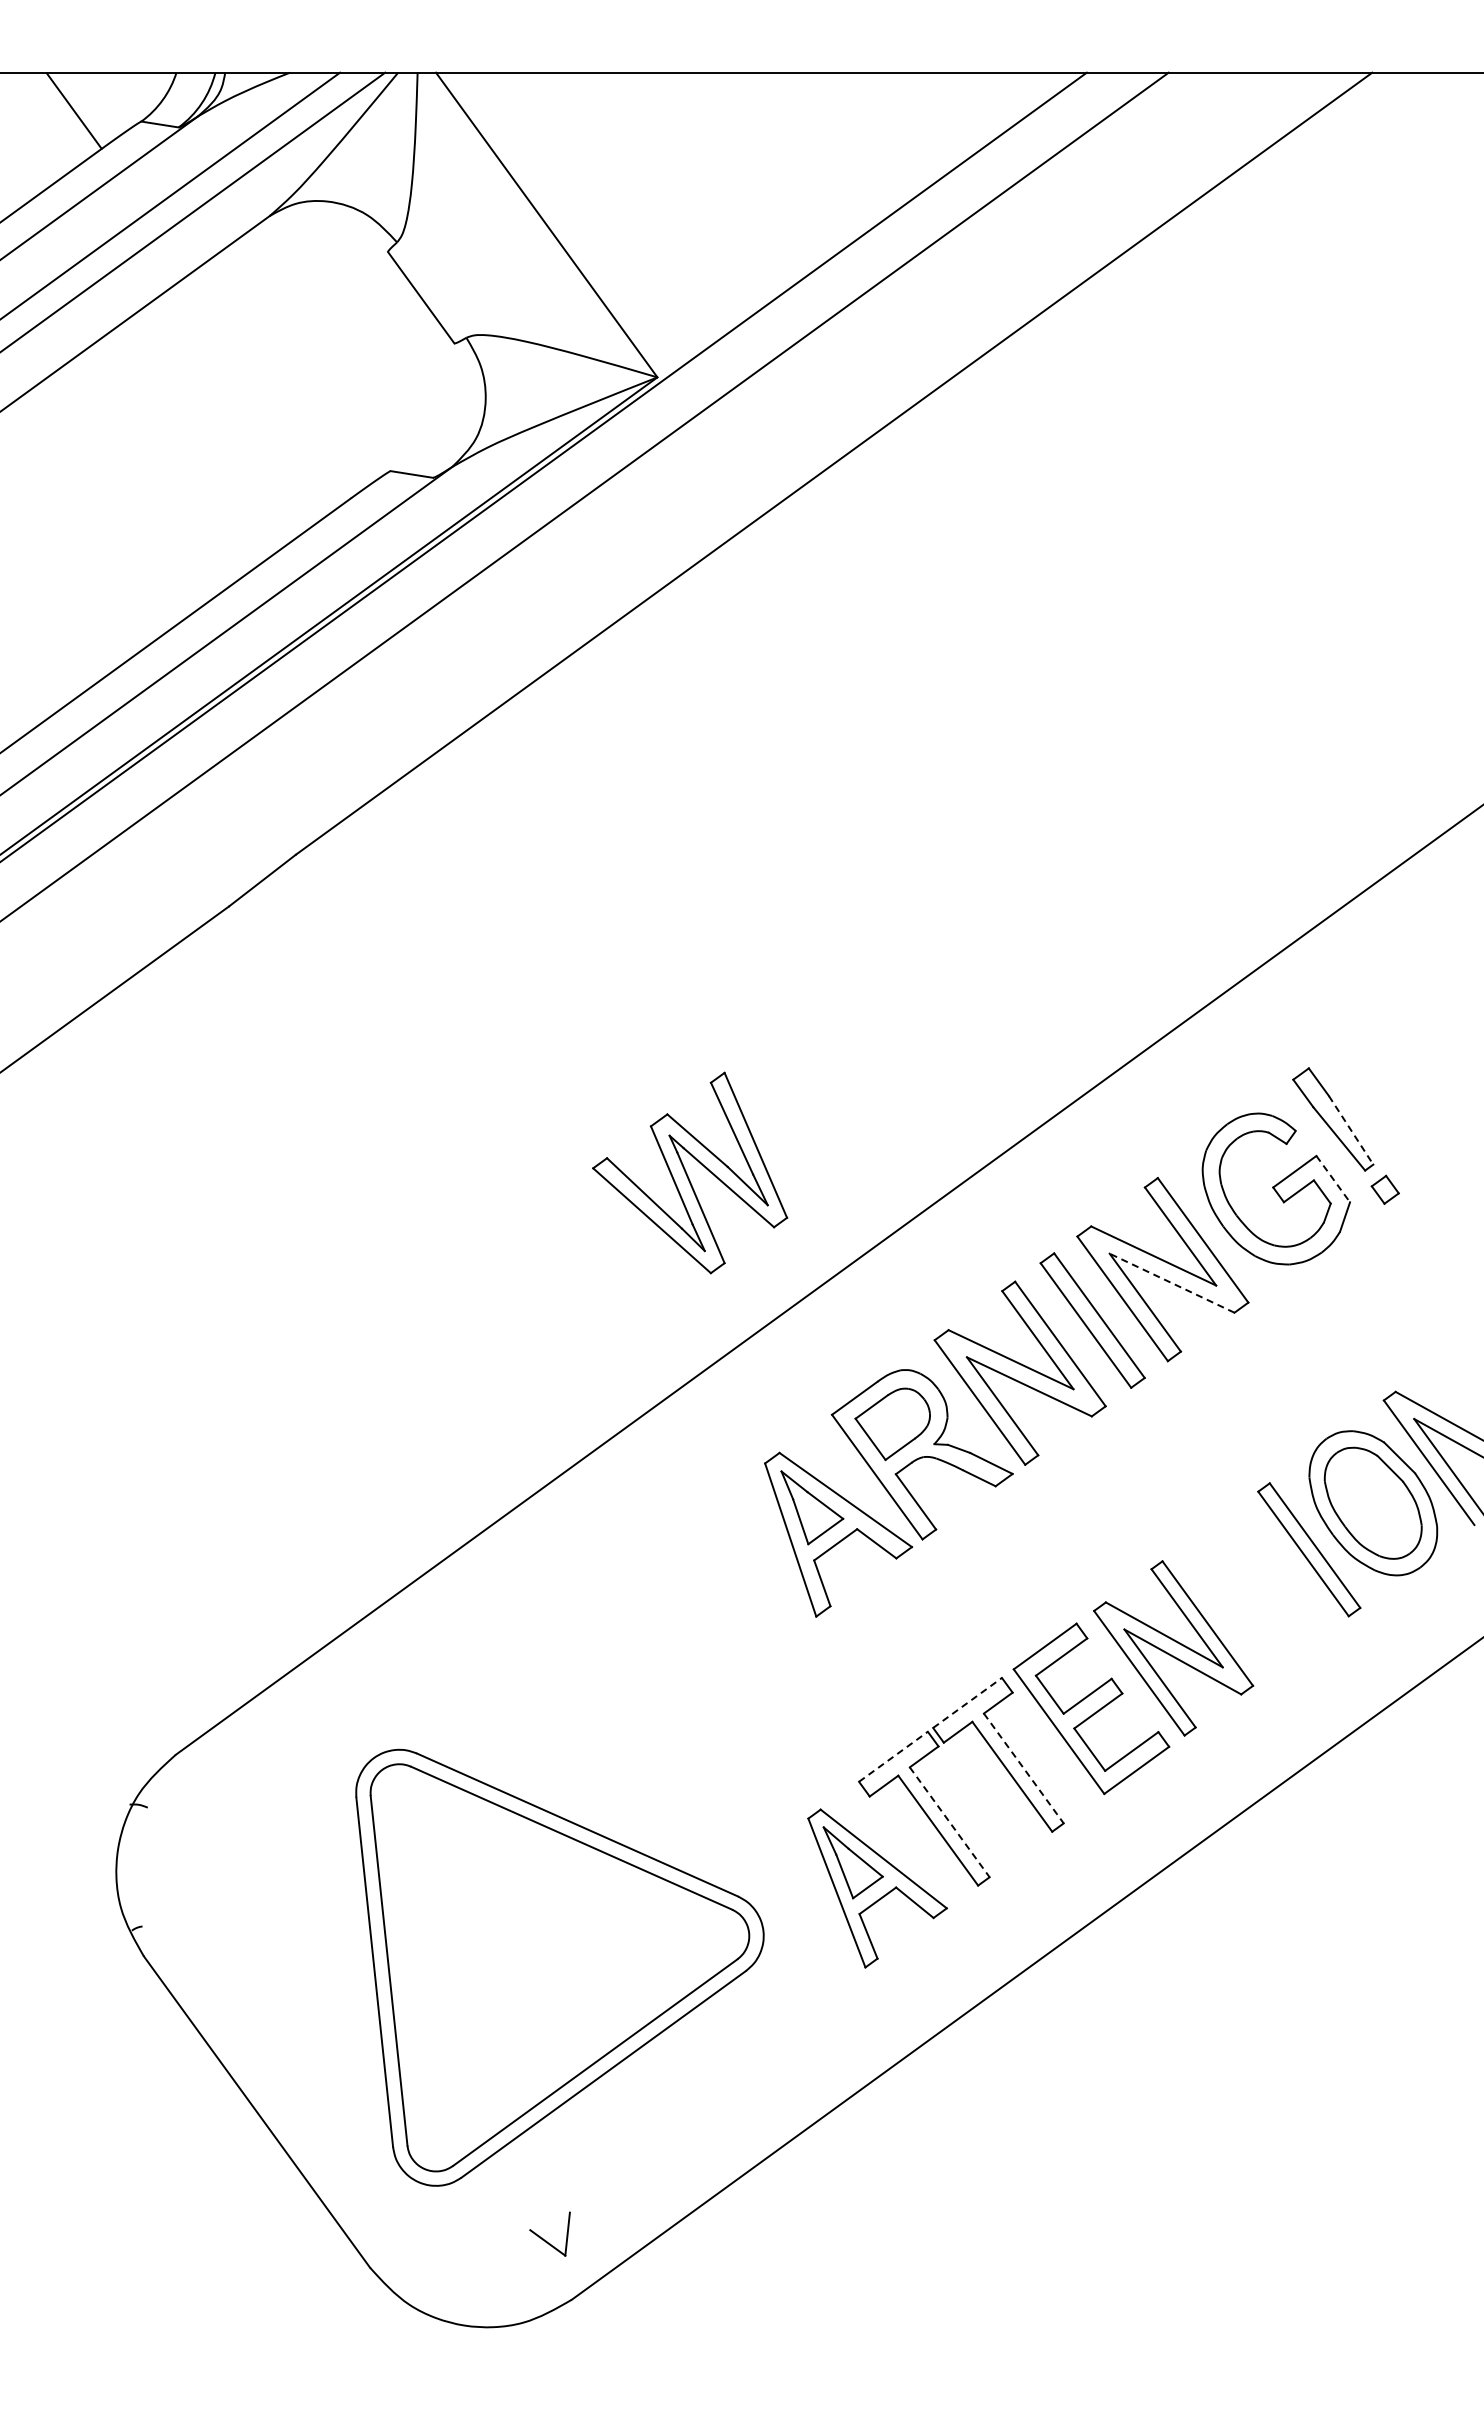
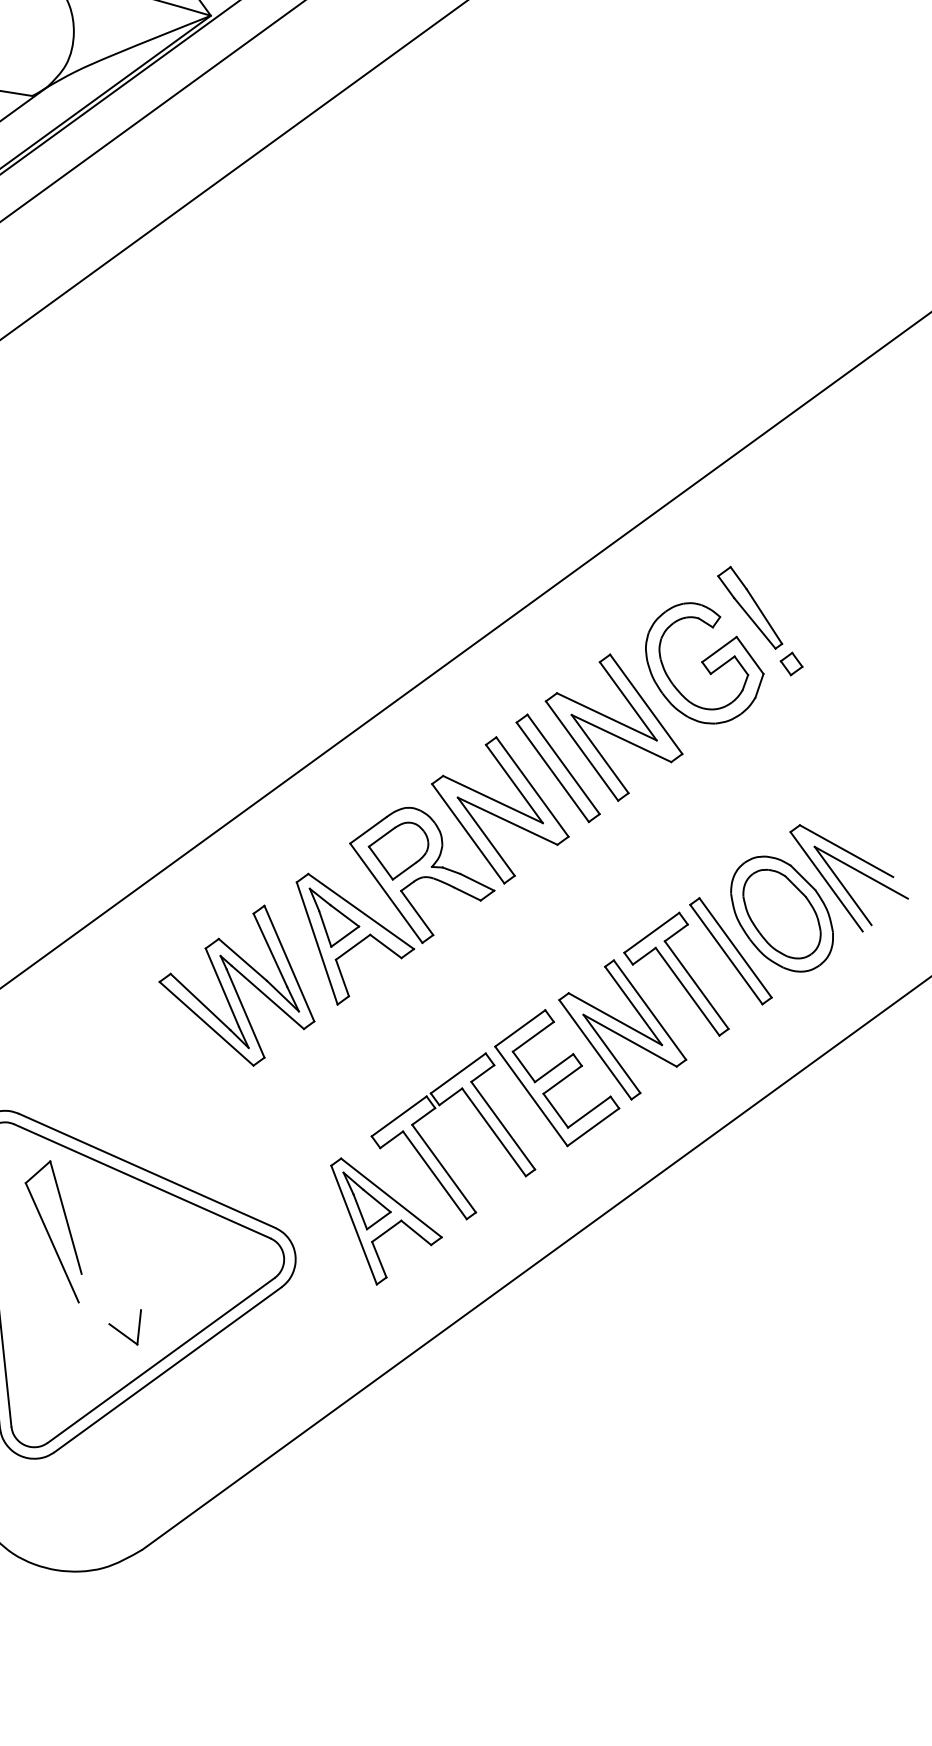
line: (1351, 1130) -> (764, 616), dashed -> solid
part: (690, 1172) -> (237, 985), moved
line: (1333, 1179) -> (750, 655), dashed -> solid
line: (1171, 1283) -> (621, 738), dashed -> solid
part: (1240, 1578) -> (676, 974), added
line: (967, 1702) -> (458, 1073), dashed -> solid
line: (893, 1756) -> (399, 1116), dashed -> solid
line: (1023, 1768) -> (502, 1125), dashed -> solid
line: (949, 1822) -> (443, 1168), dashed -> solid
part: (454, 1903) -> (48, 1233), added
part: (546, 2240) -> (122, 1332), moved

